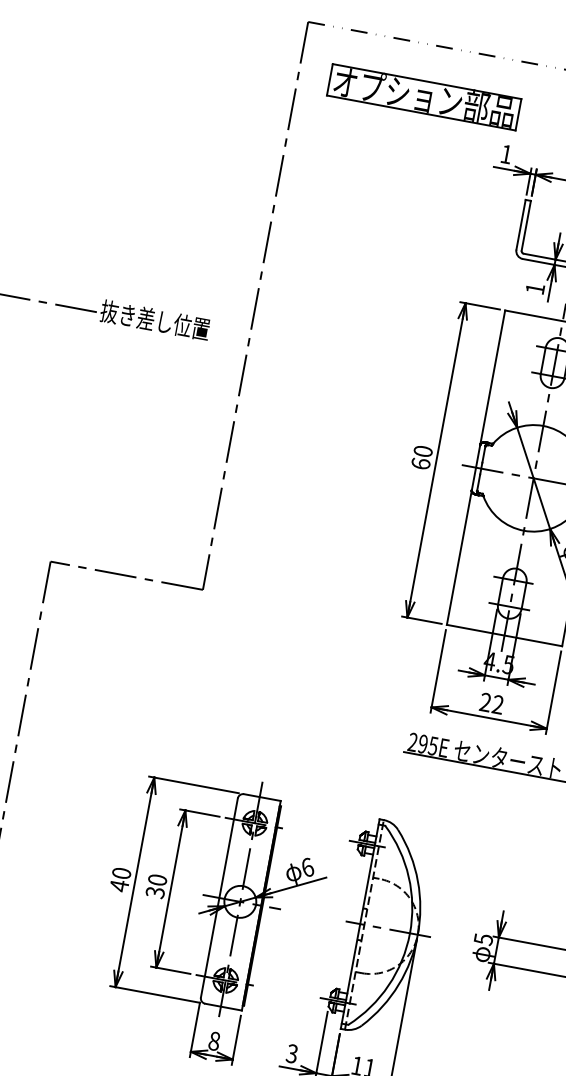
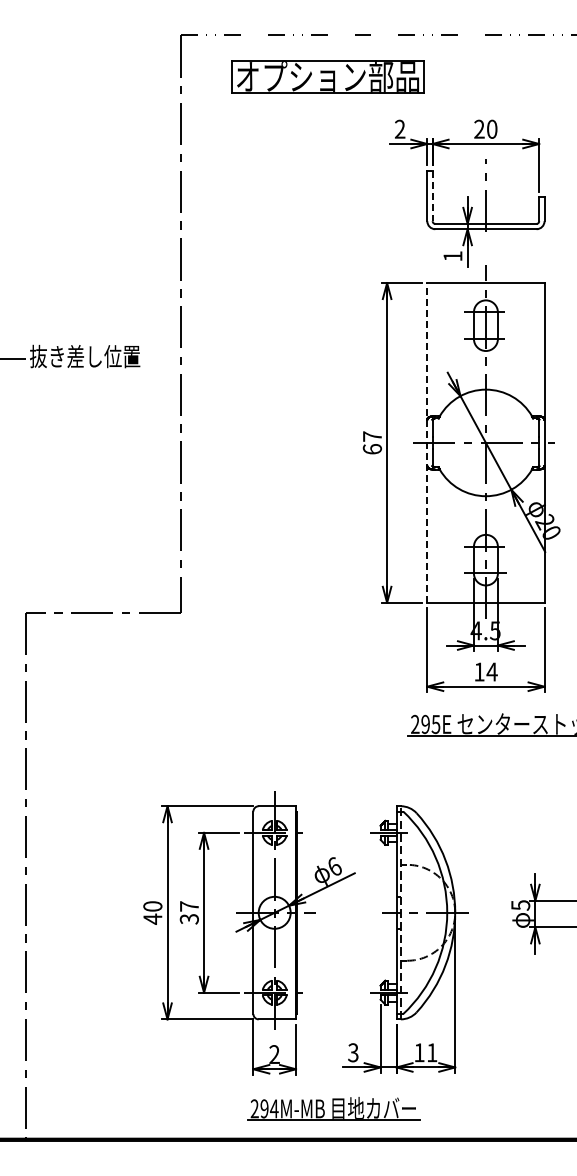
part: (423, 96) -> (327, 76), moved
text: (506, 153) -> (400, 128), 1 -> 2
line: (526, 226) -> (432, 196), solid -> dashed
text: (423, 451) -> (372, 436), 60 -> 67
line: (476, 467) -> (427, 442), solid -> dashed
text: (491, 703) -> (485, 671), 22 -> 14
text: (156, 879) -> (188, 906), 30 -> 37
text: (214, 1041) -> (274, 1054), 8 -> 2

